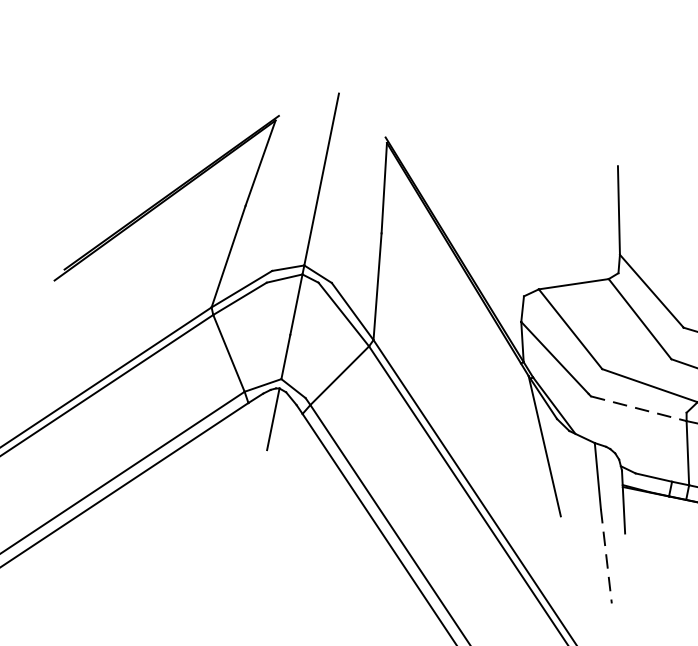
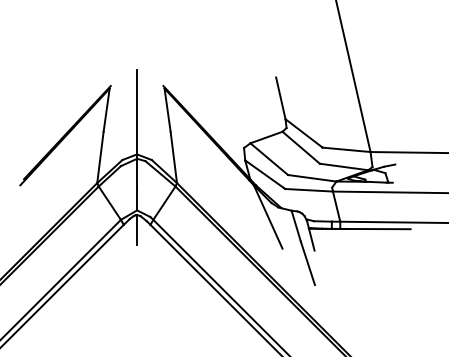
line: (639, 409) -> (309, 190), dashed -> solid
line: (605, 556) -> (307, 263), dashed -> solid

